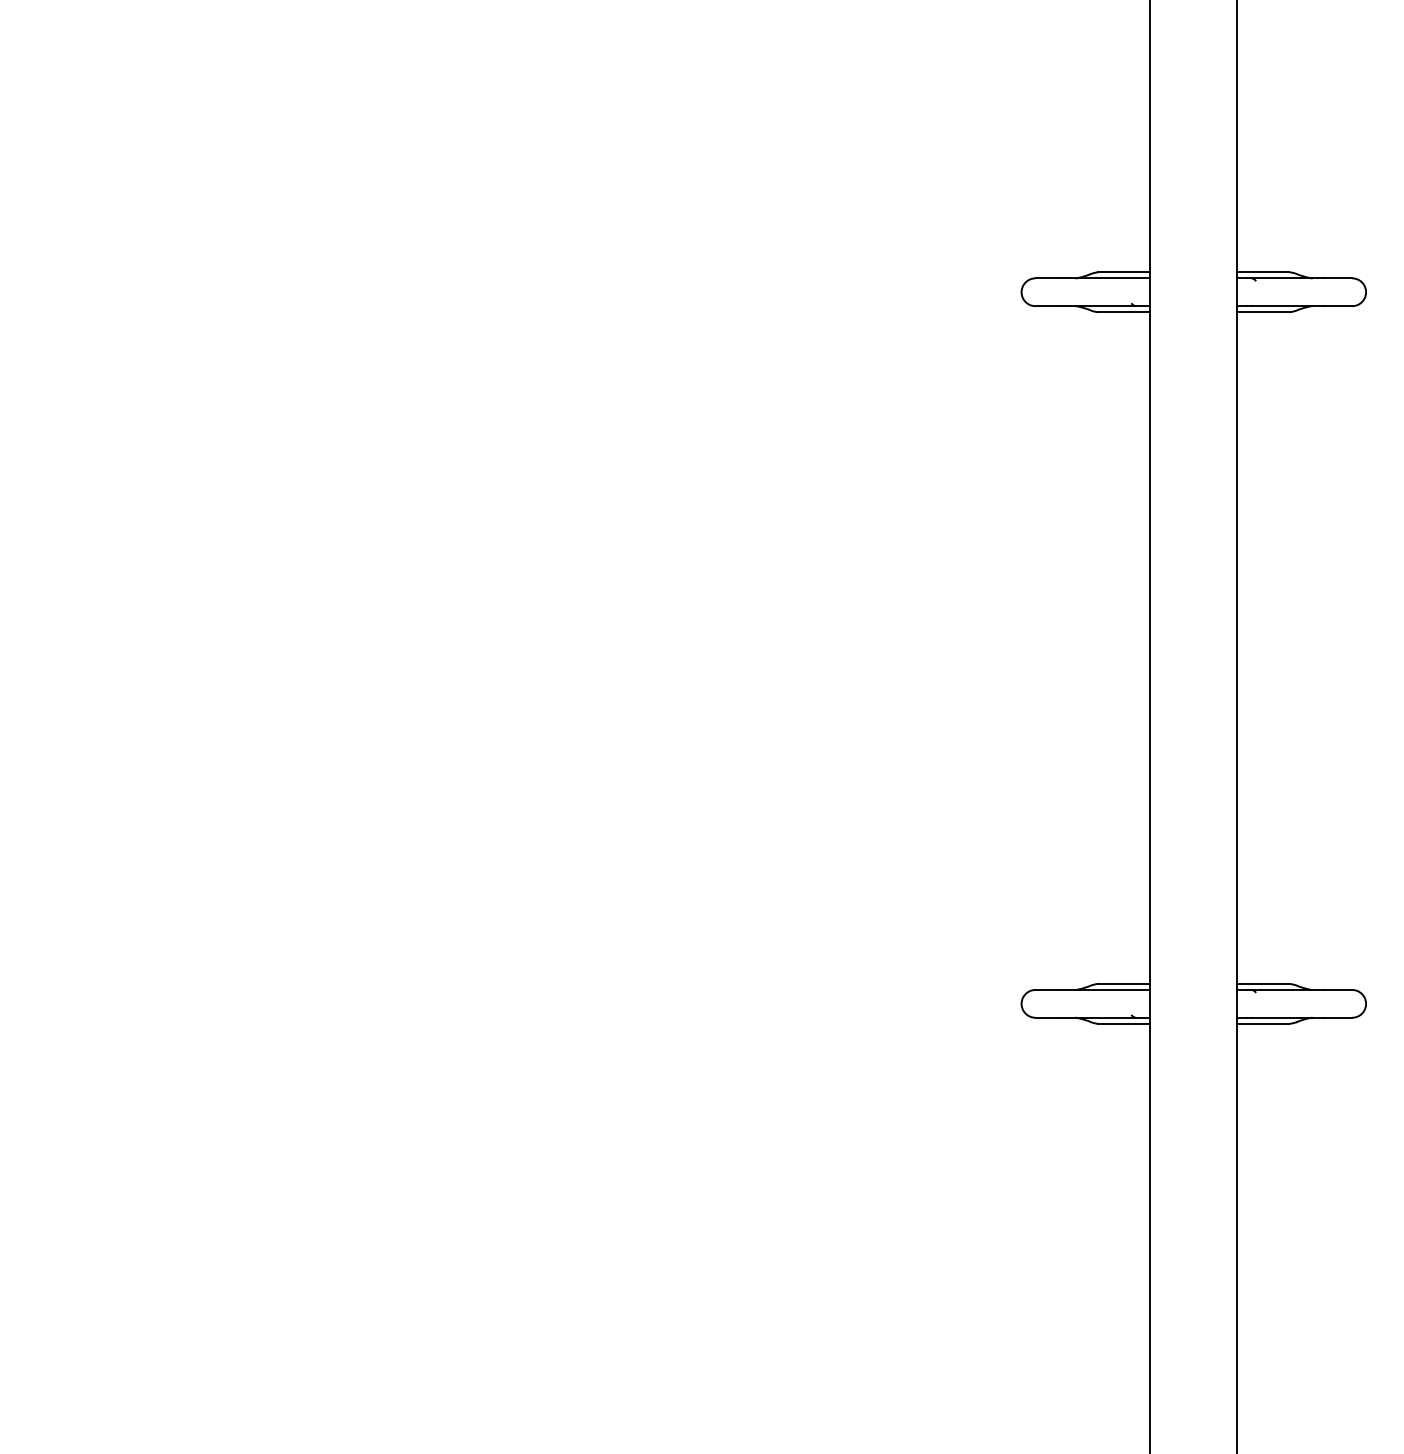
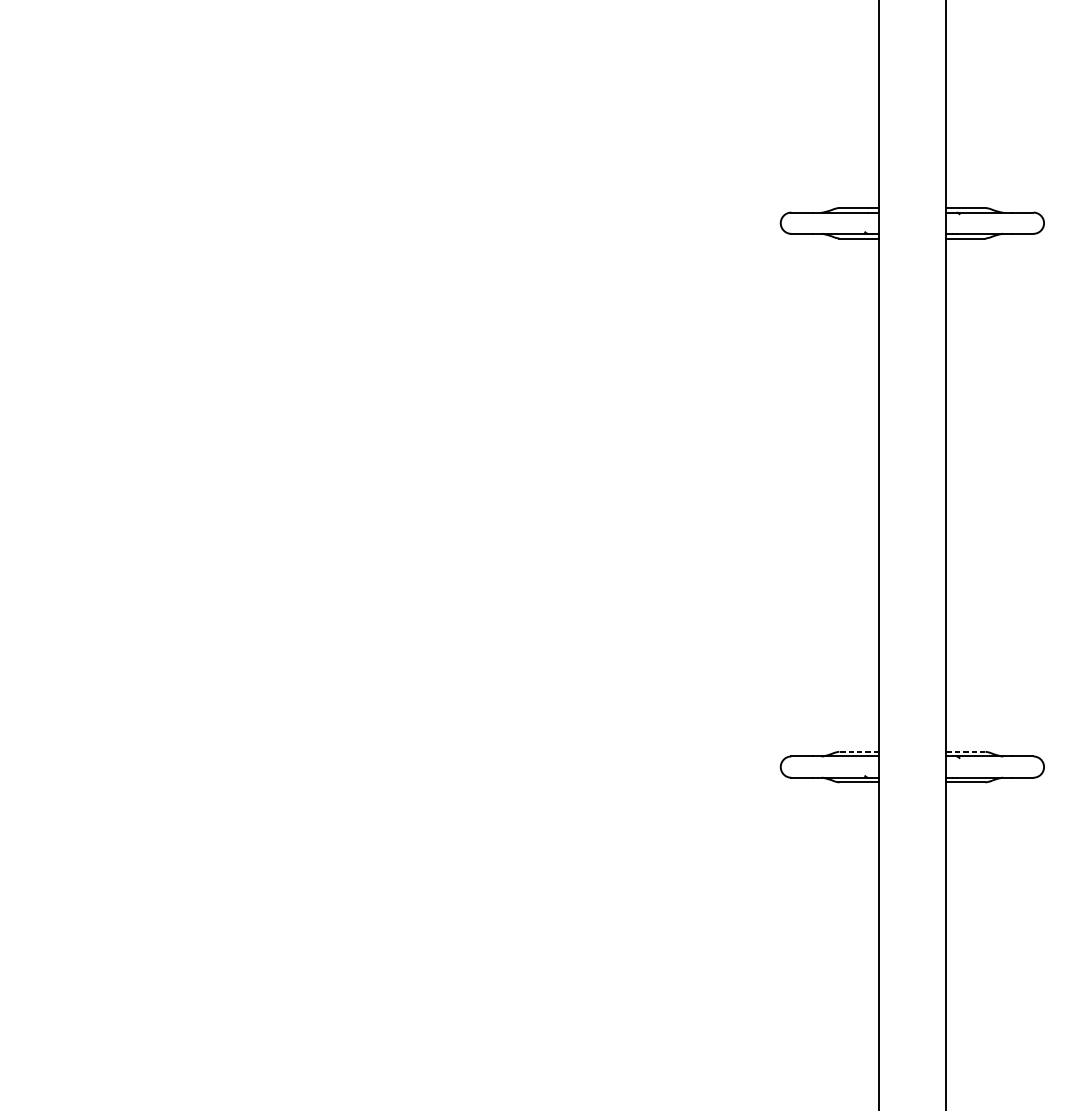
line: (1123, 983) -> (858, 751), solid -> dashed
line: (1262, 983) -> (964, 751), solid -> dashed

